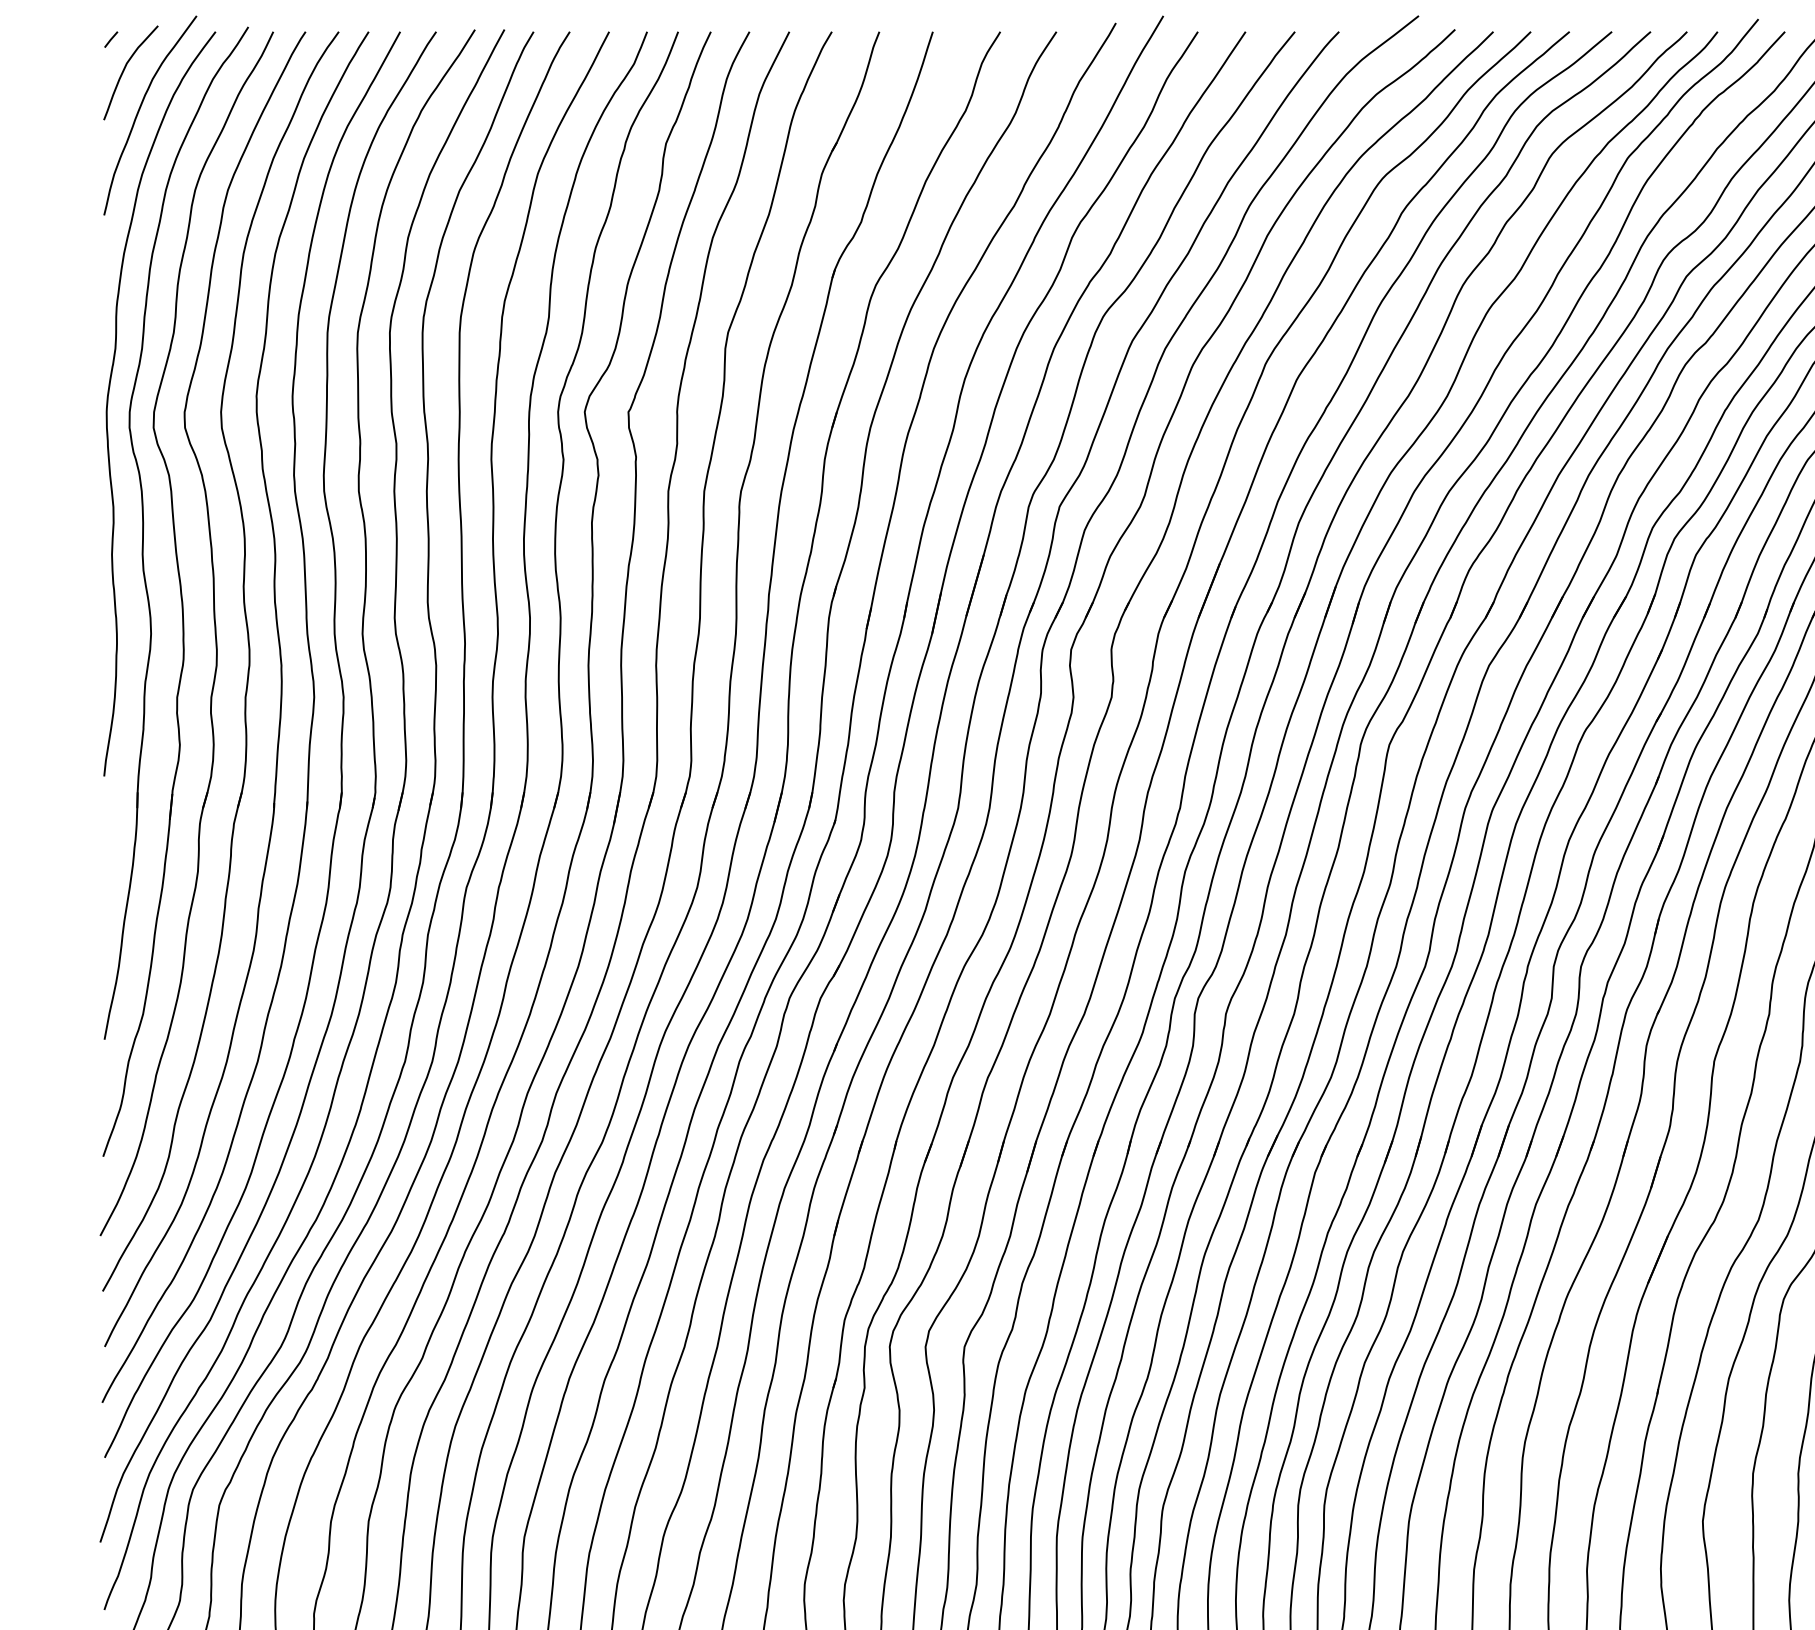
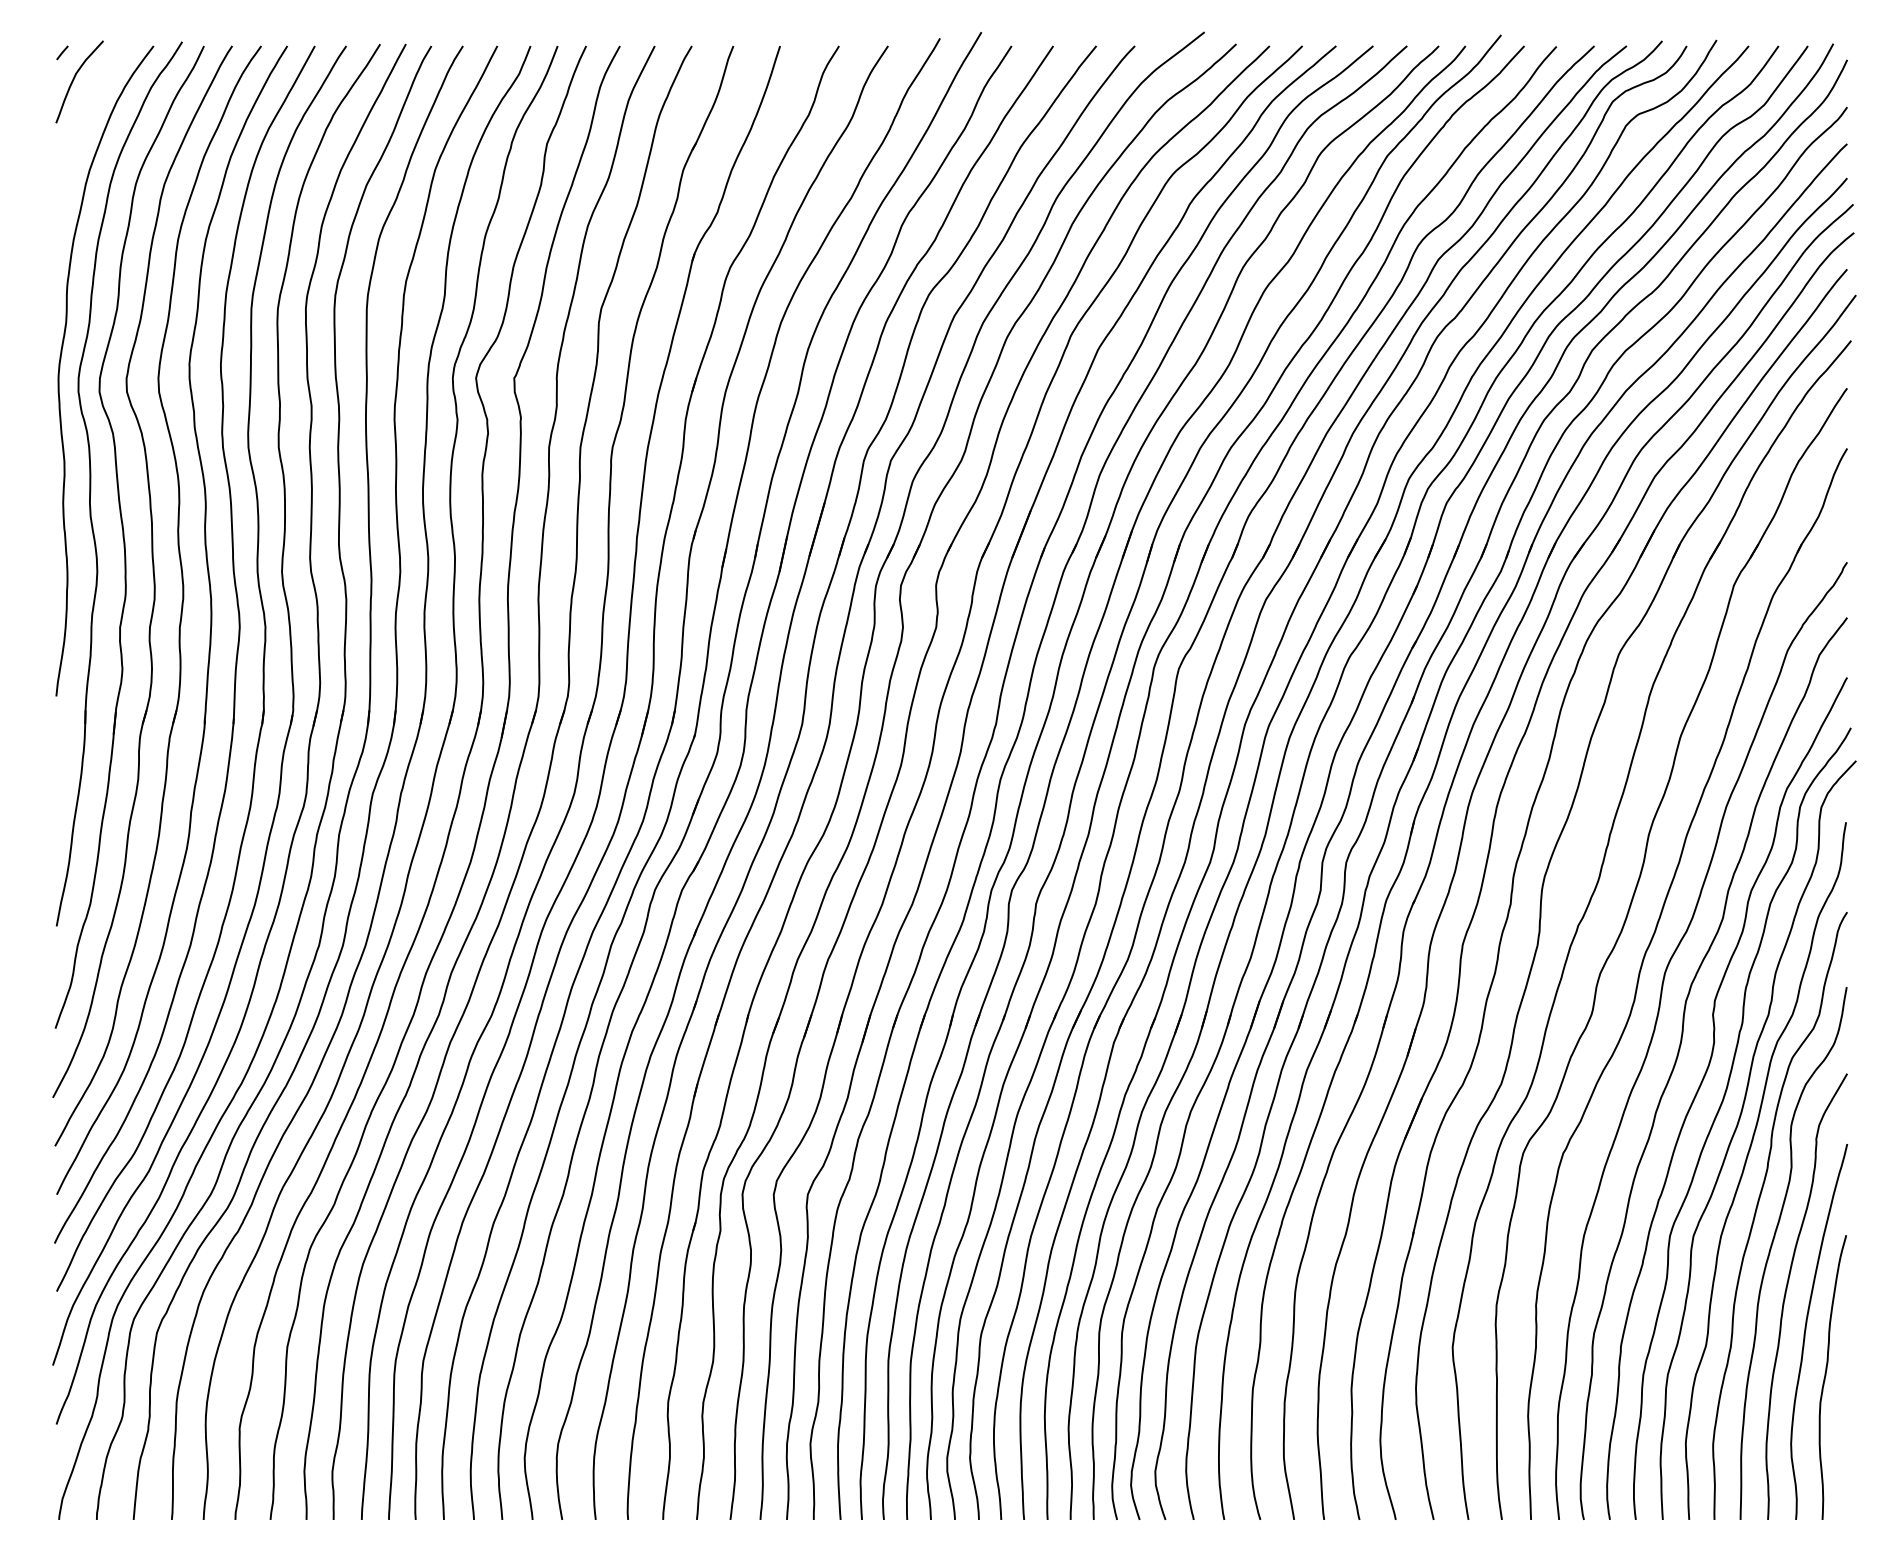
curve: (141, 109) -> (88, 113), removed

